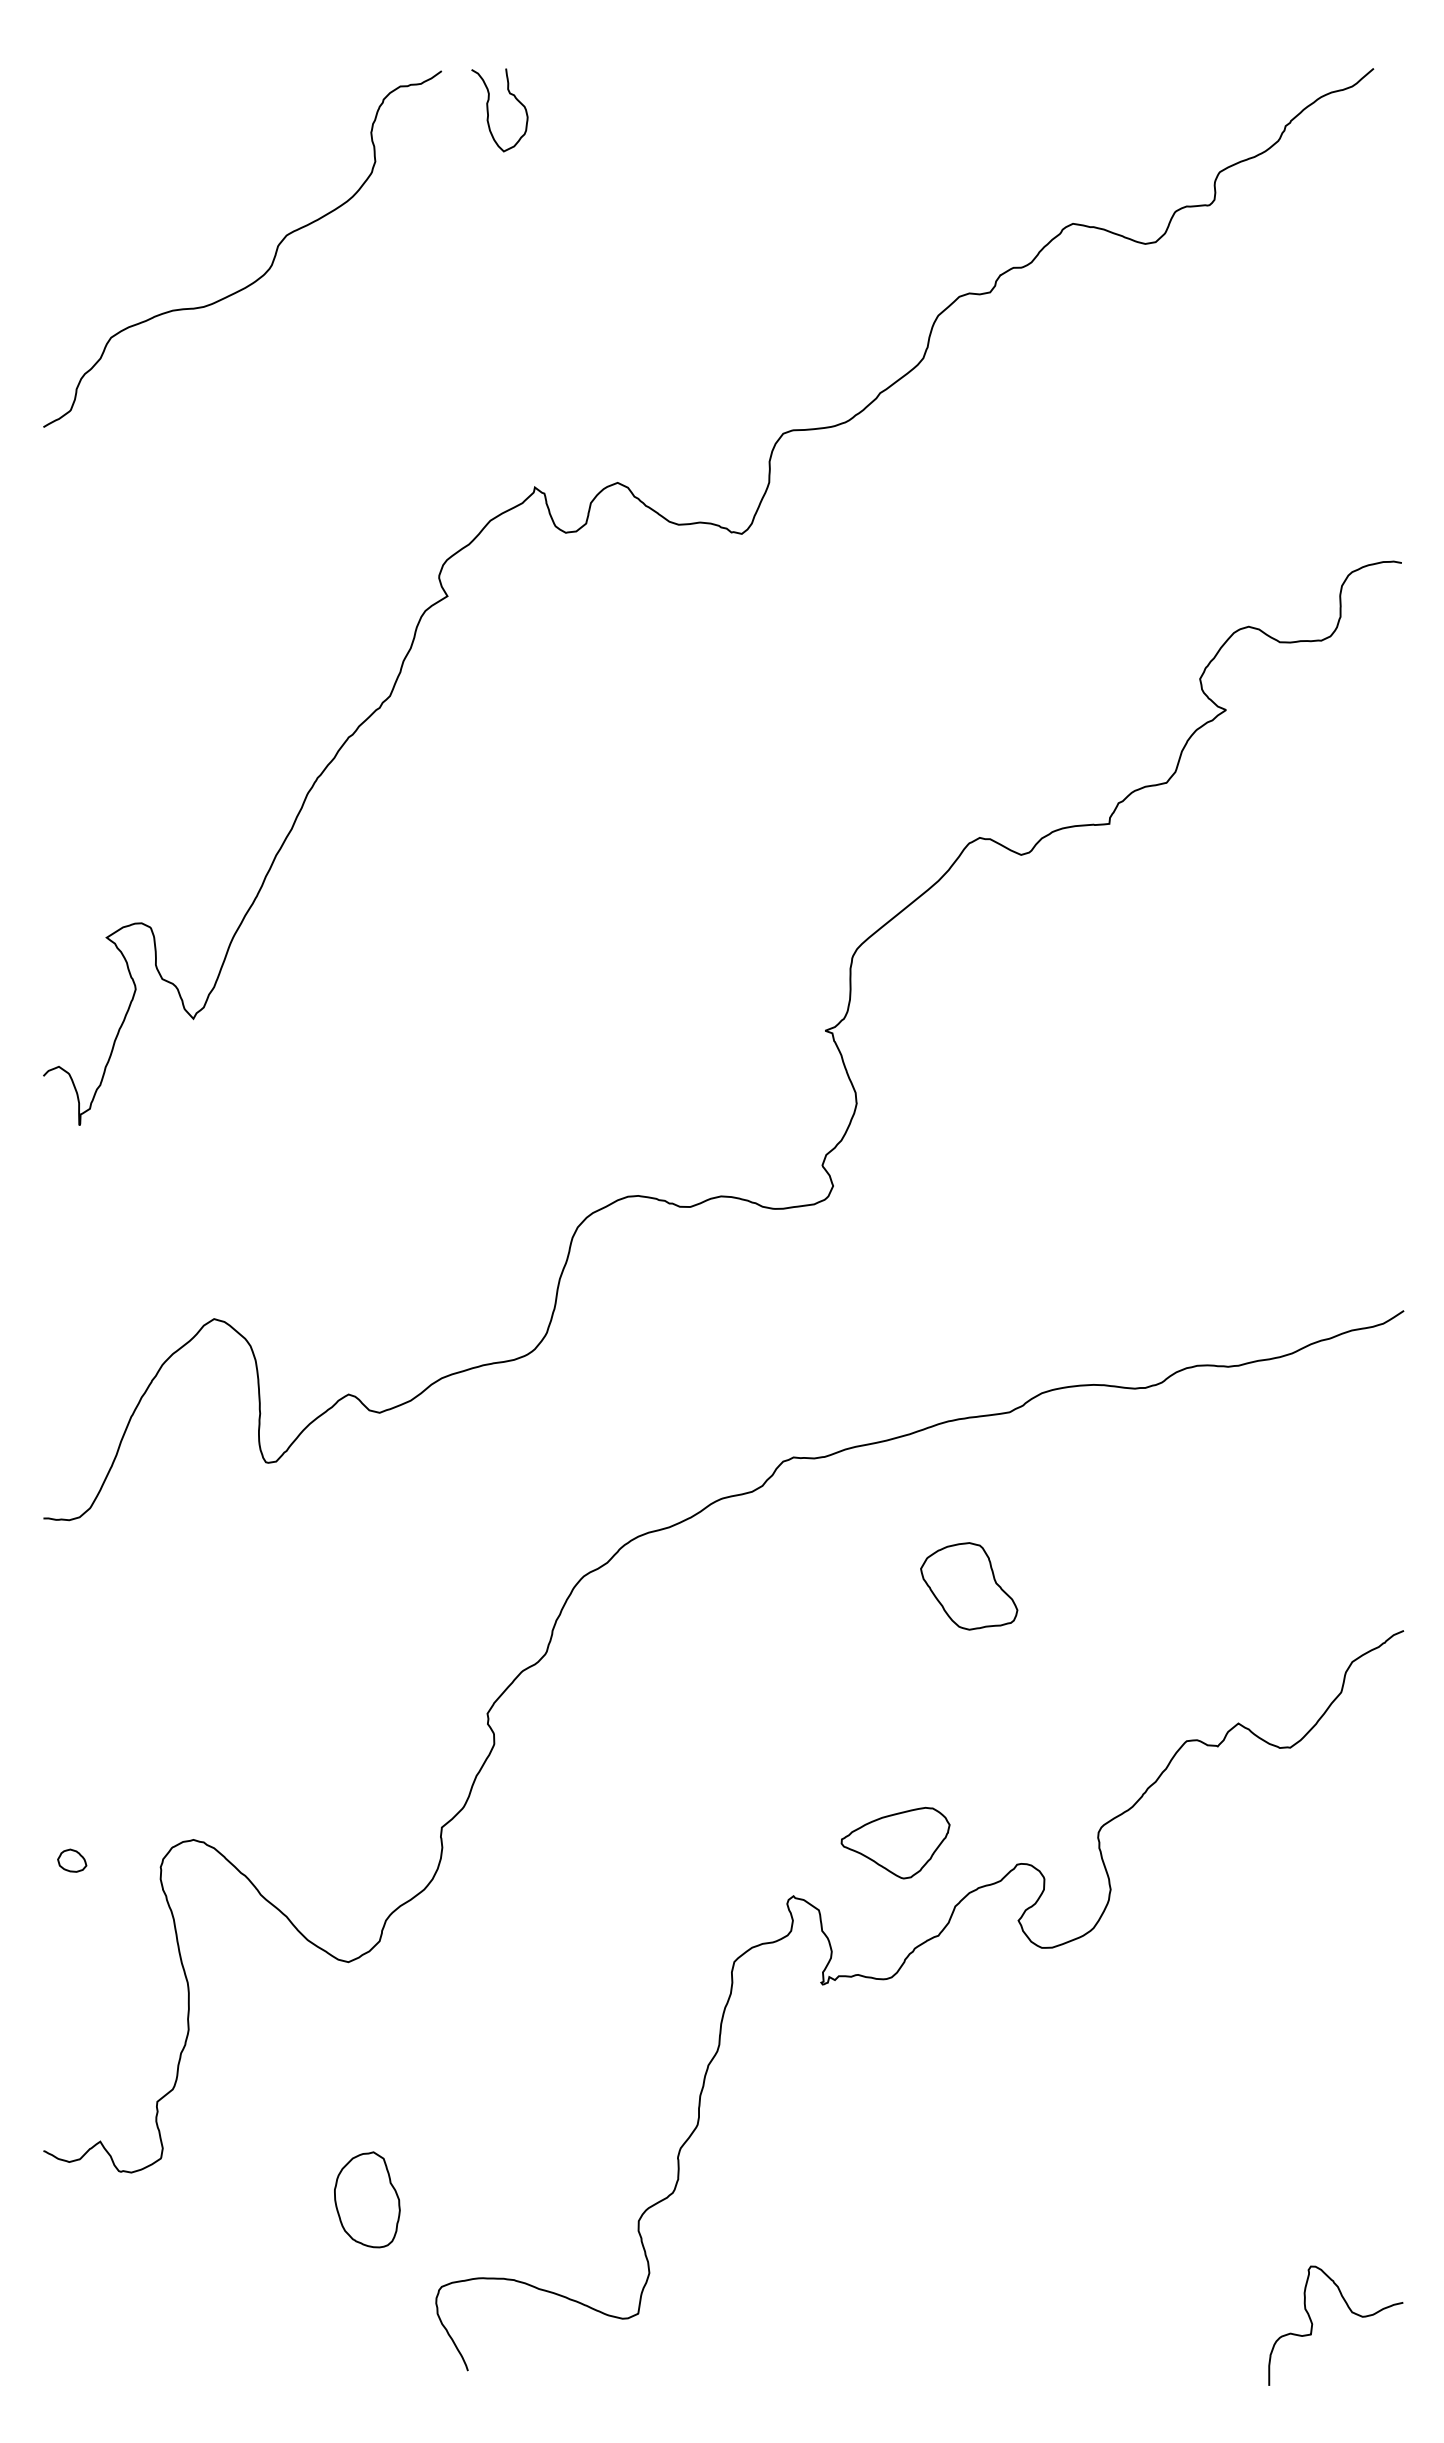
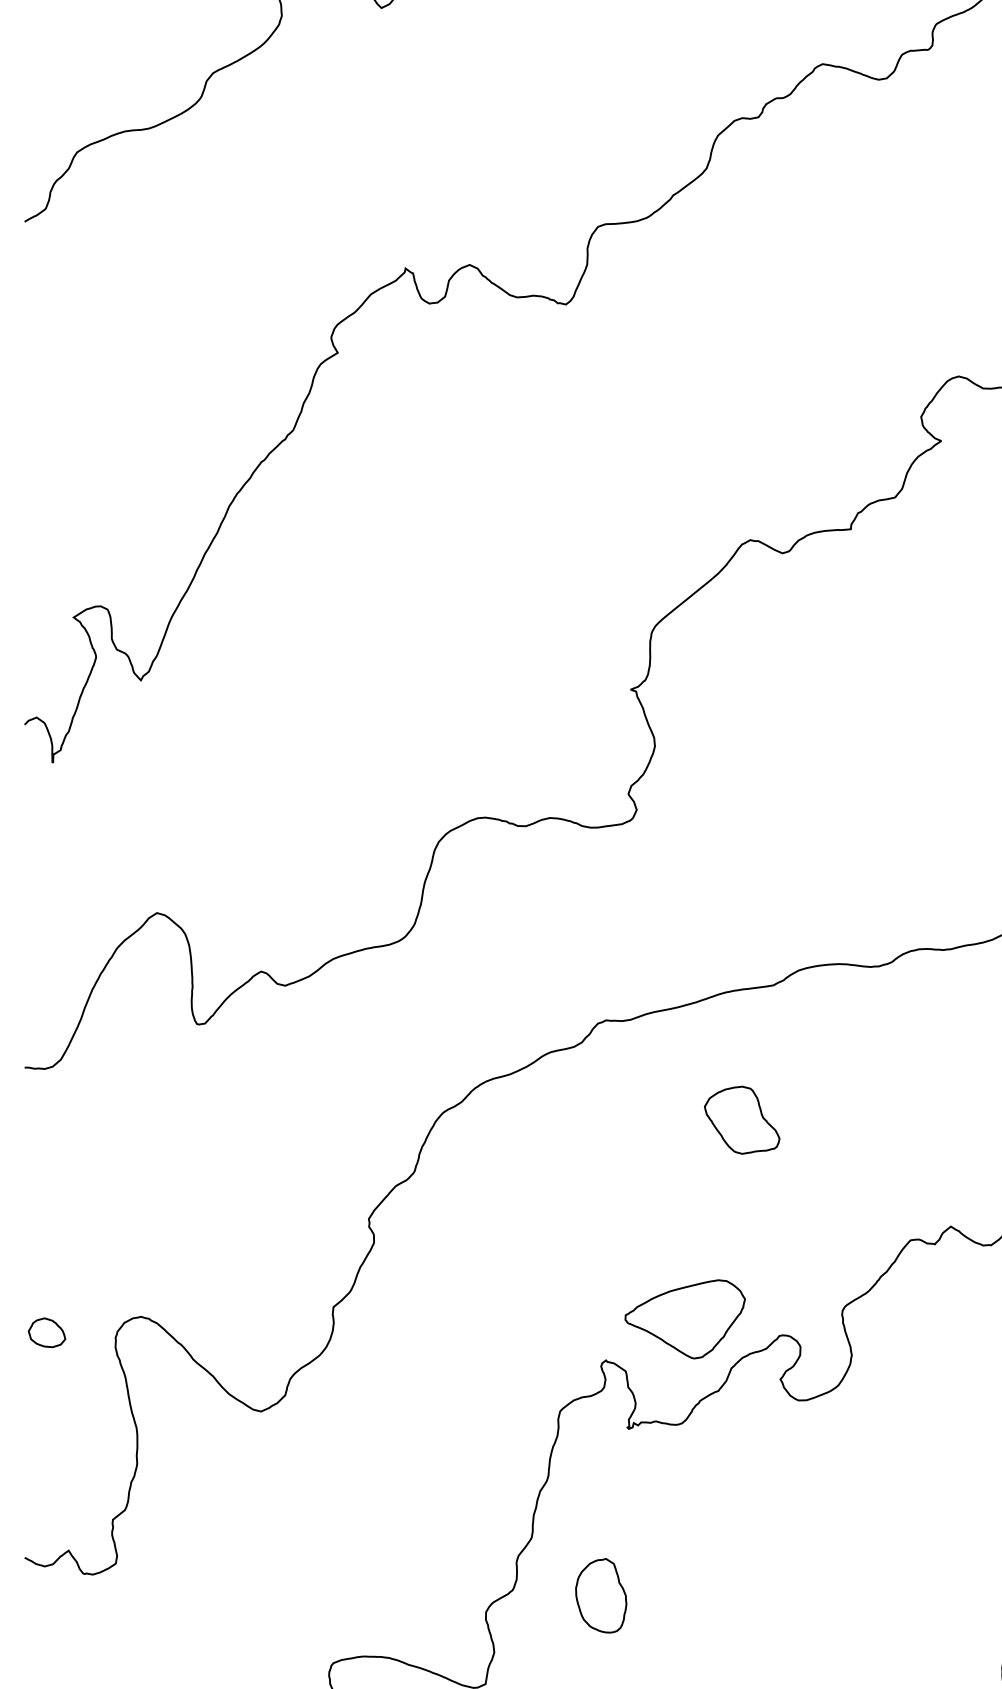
part: (895, 1842) -> (685, 1318), size x1.43
part: (71, 1860) -> (46, 1332), size x1.67
part: (367, 2199) -> (601, 1595), moved

